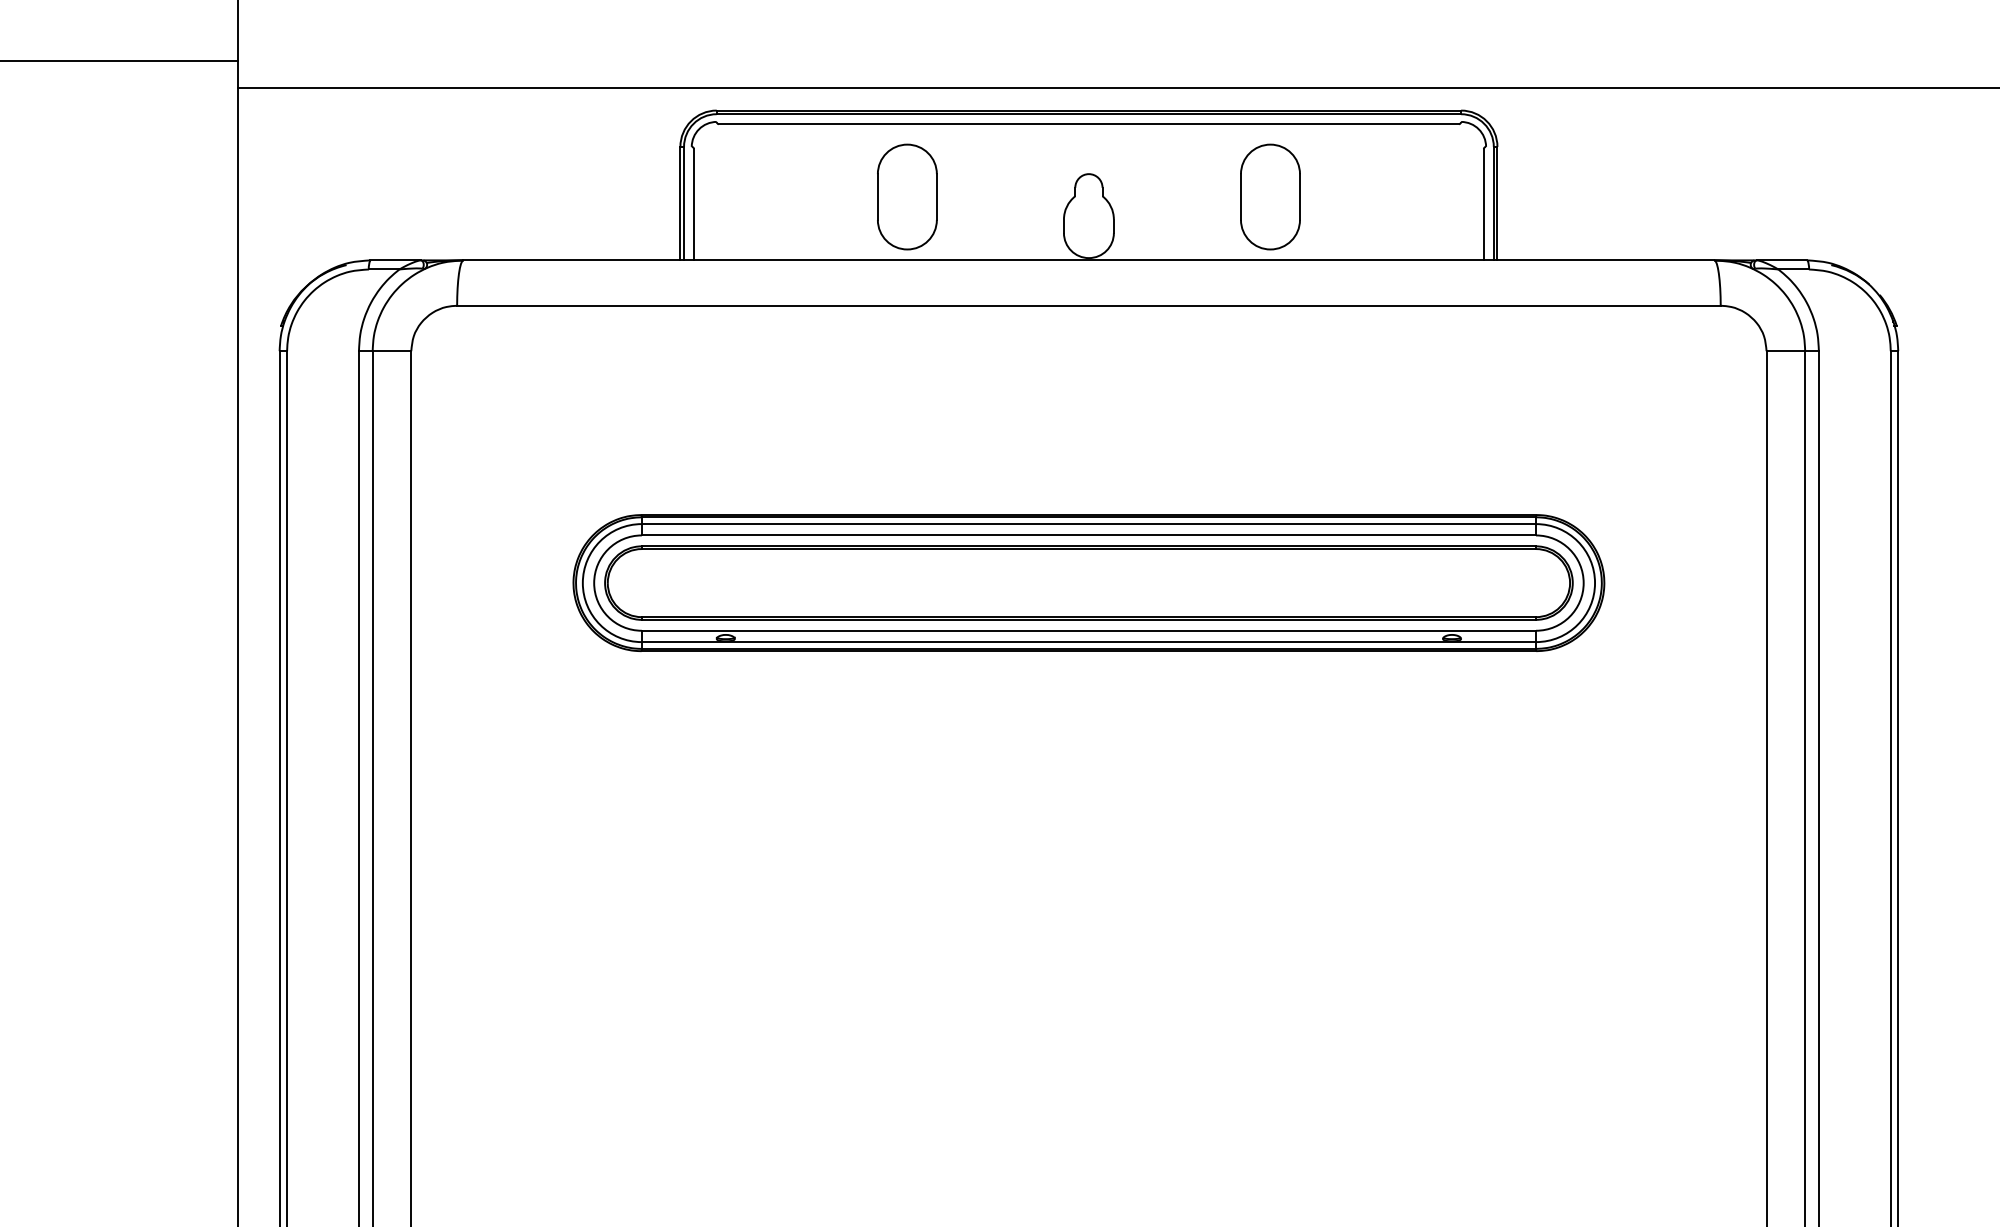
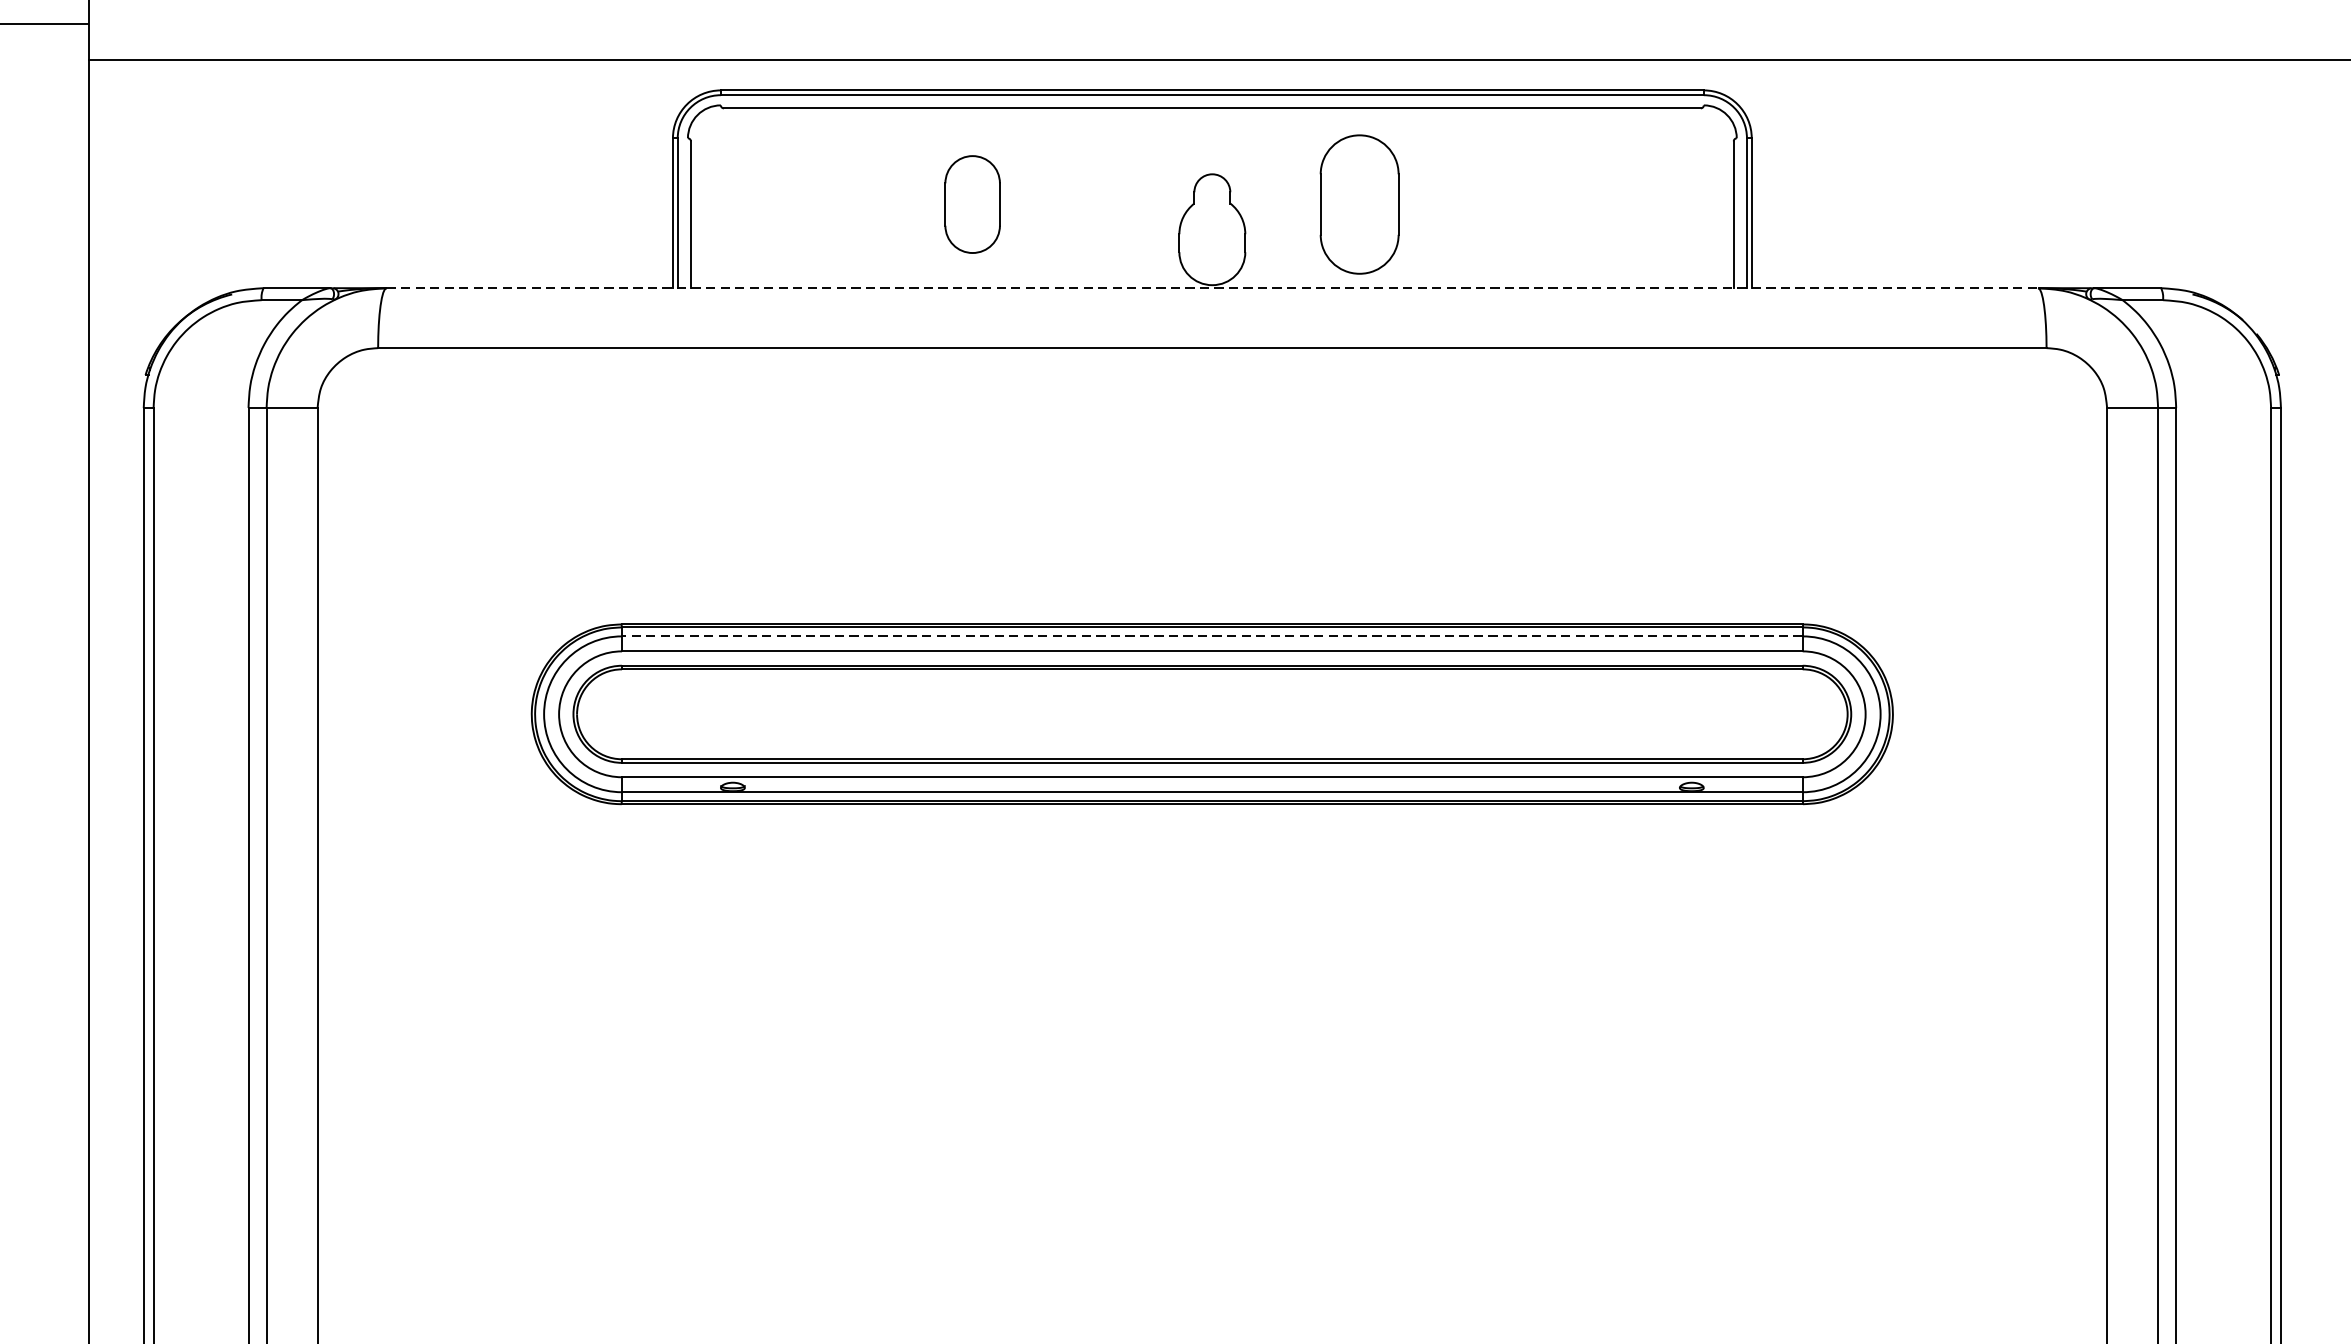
part: (907, 196) -> (972, 203), size x0.7
part: (1270, 196) -> (1359, 203), moved
line: (1089, 260) -> (1213, 288), solid -> dashed
line: (1088, 524) -> (1211, 636), solid -> dashed

